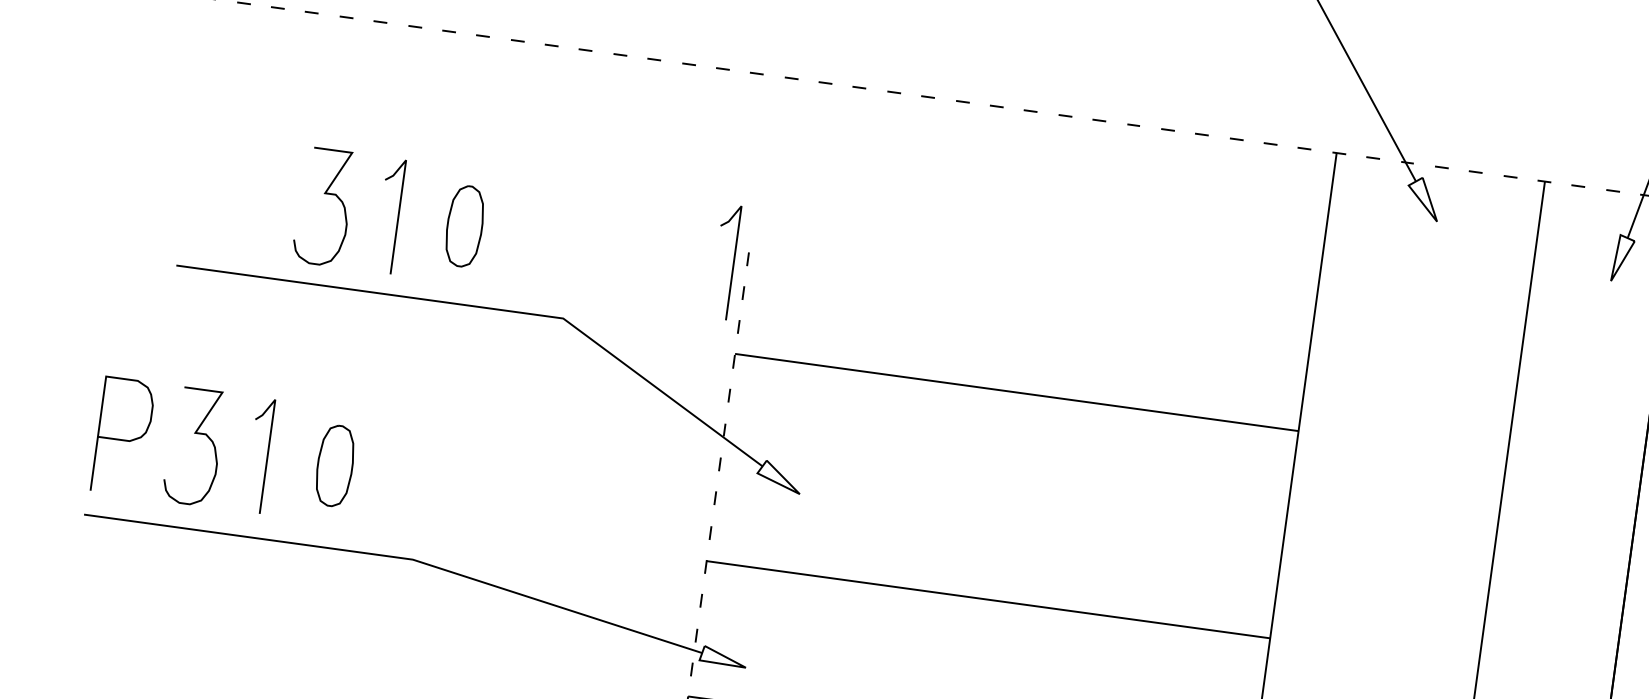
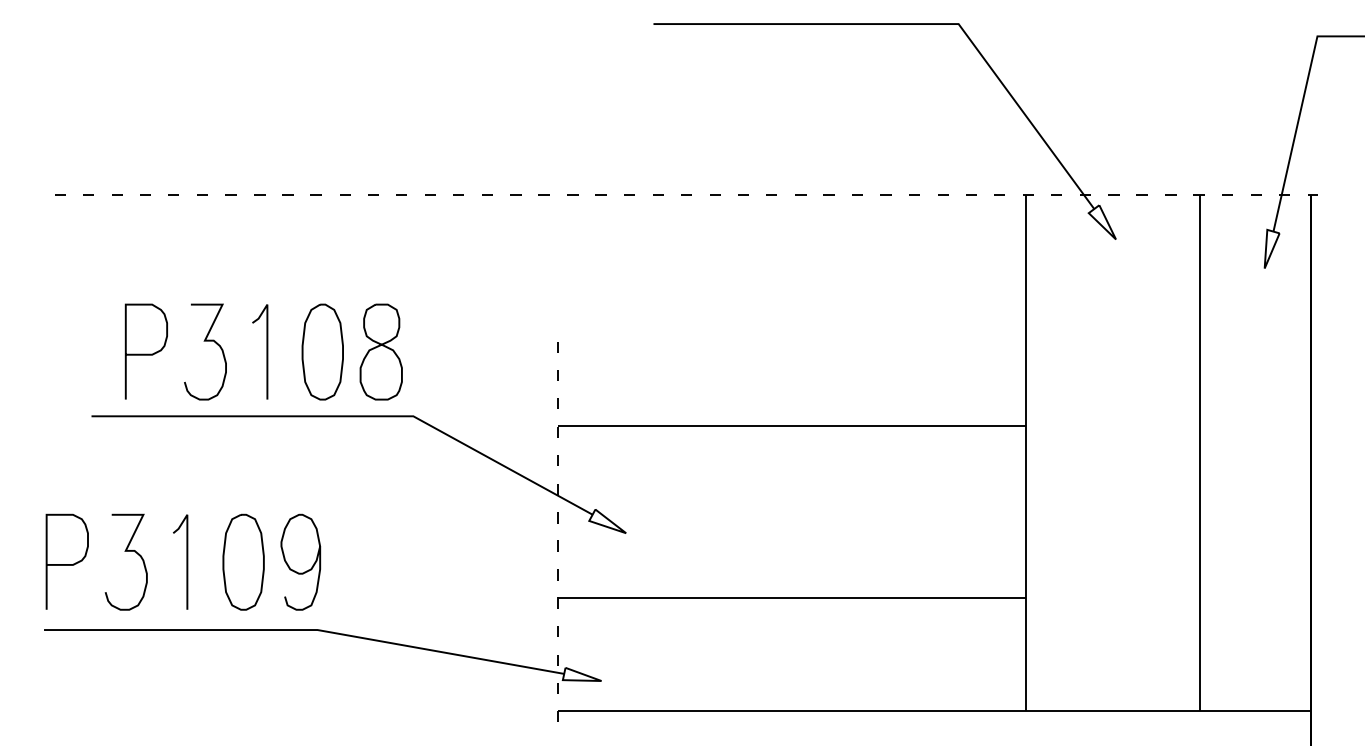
curve: (251, 198) -> (145, 353), added
part: (464, 225) -> (322, 351), size x1.43
part: (534, 235) -> (380, 351), added
curve: (732, 262) -> (545, 351), removed
part: (335, 465) -> (243, 561), size x1.43
curve: (396, 484) -> (295, 570), added

